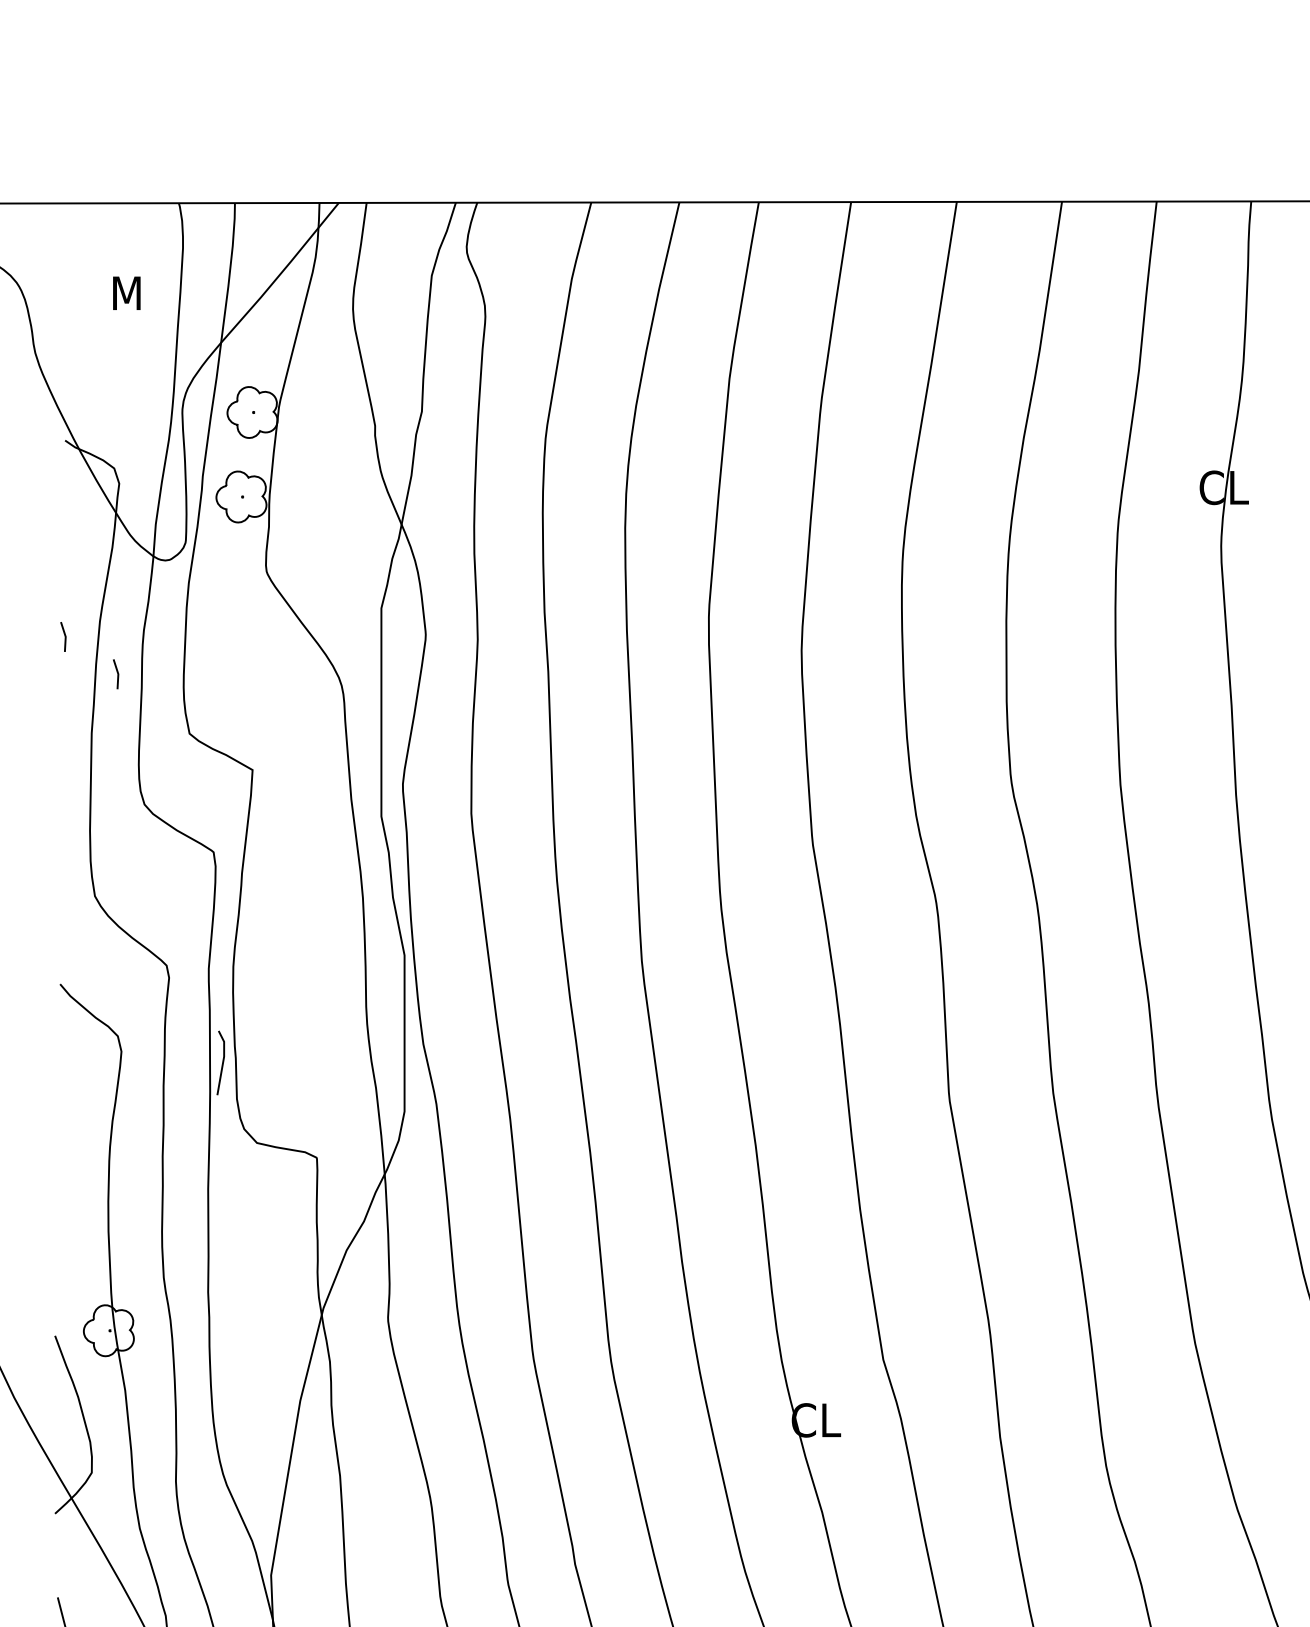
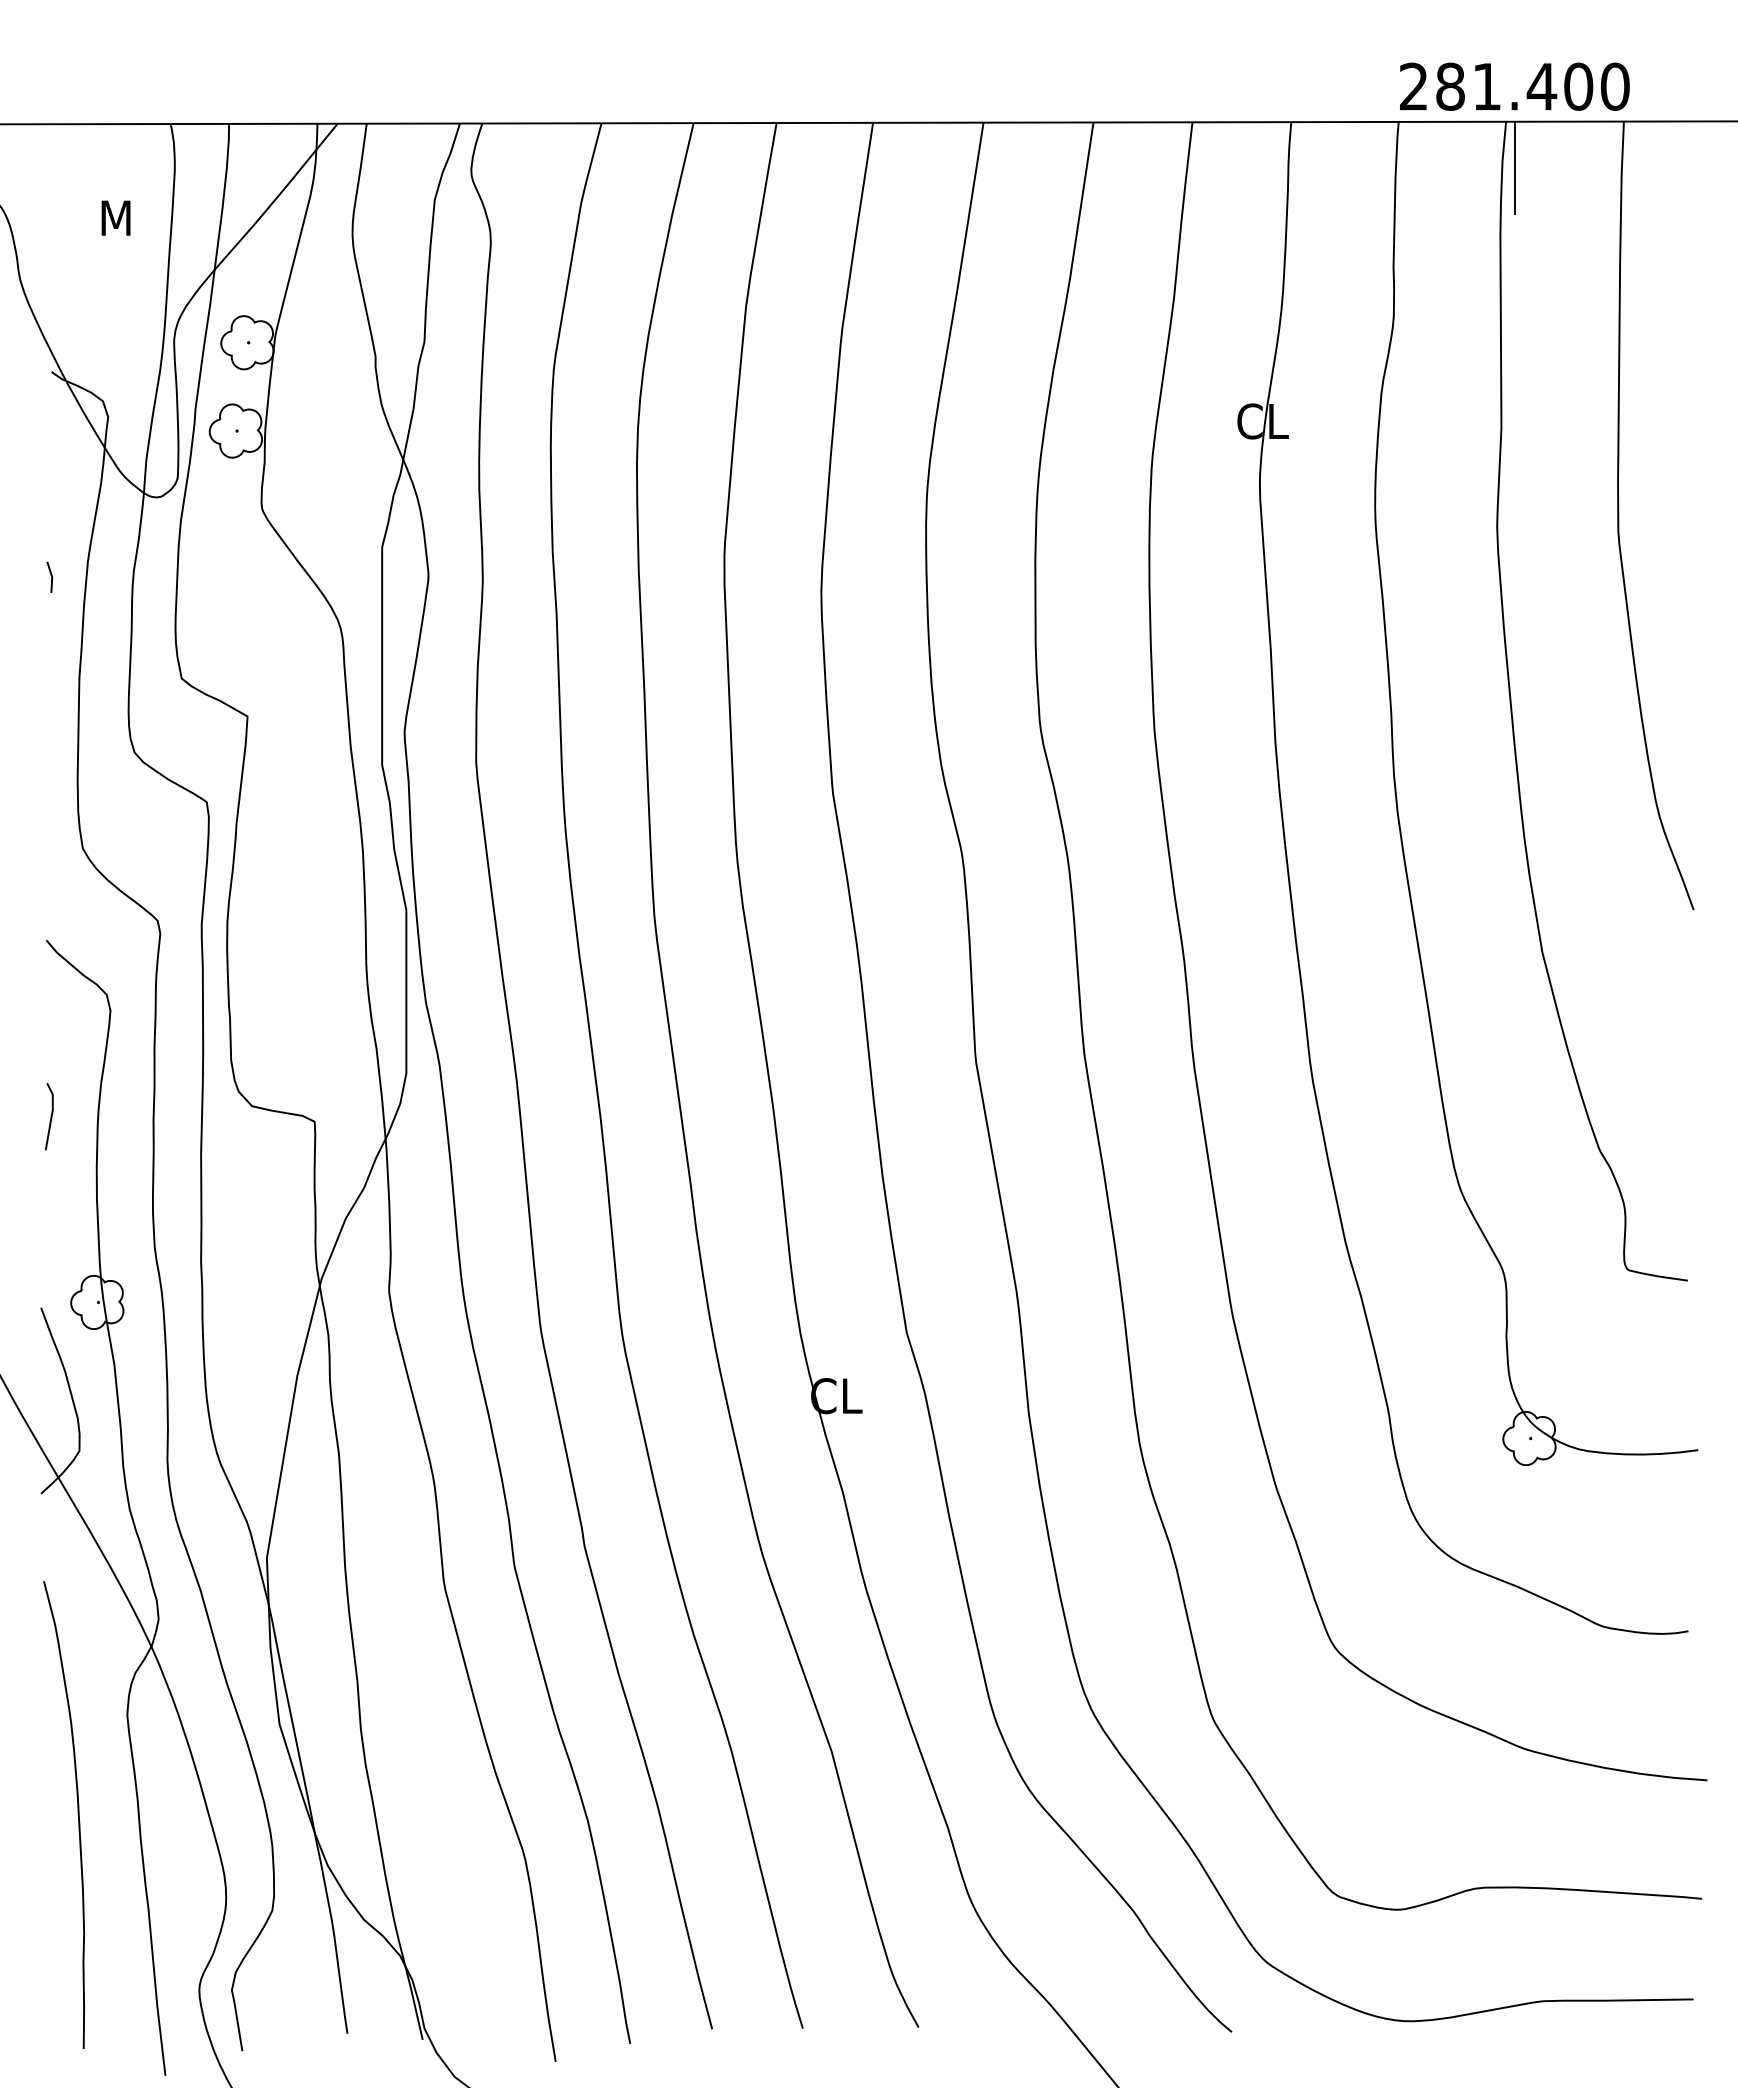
line: (116, 672) -> (105, 614), removed
line: (221, 1062) -> (50, 1116), moved

